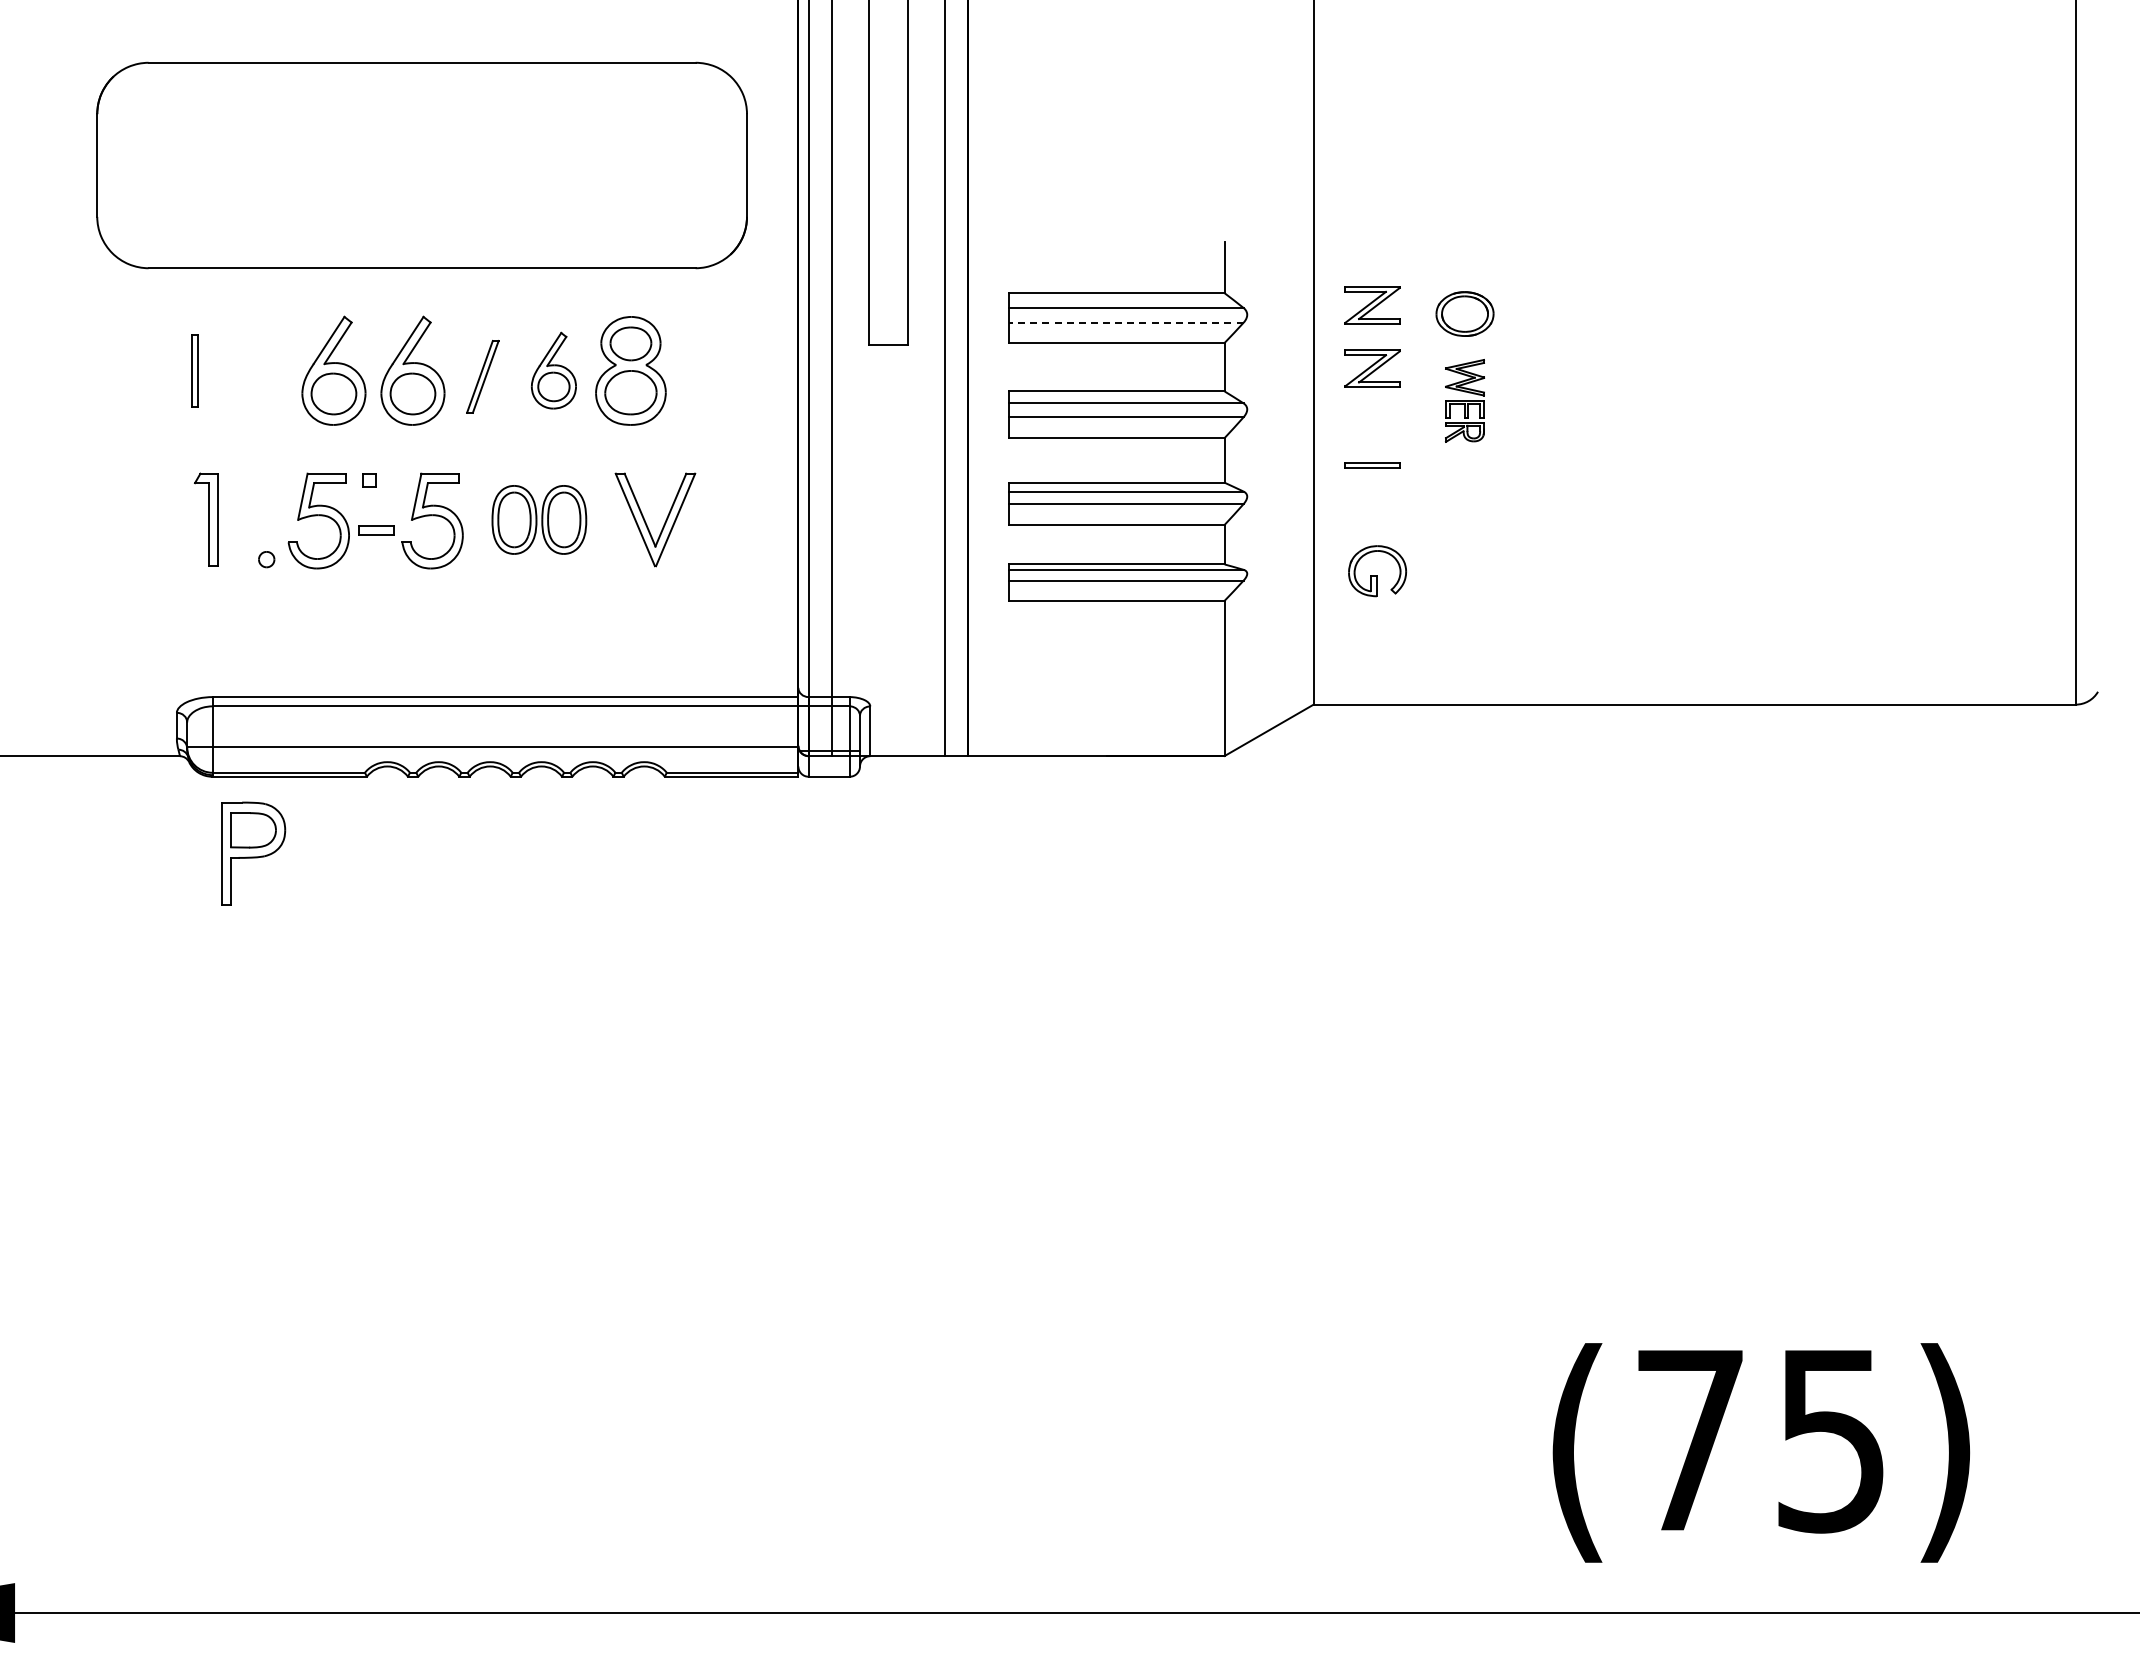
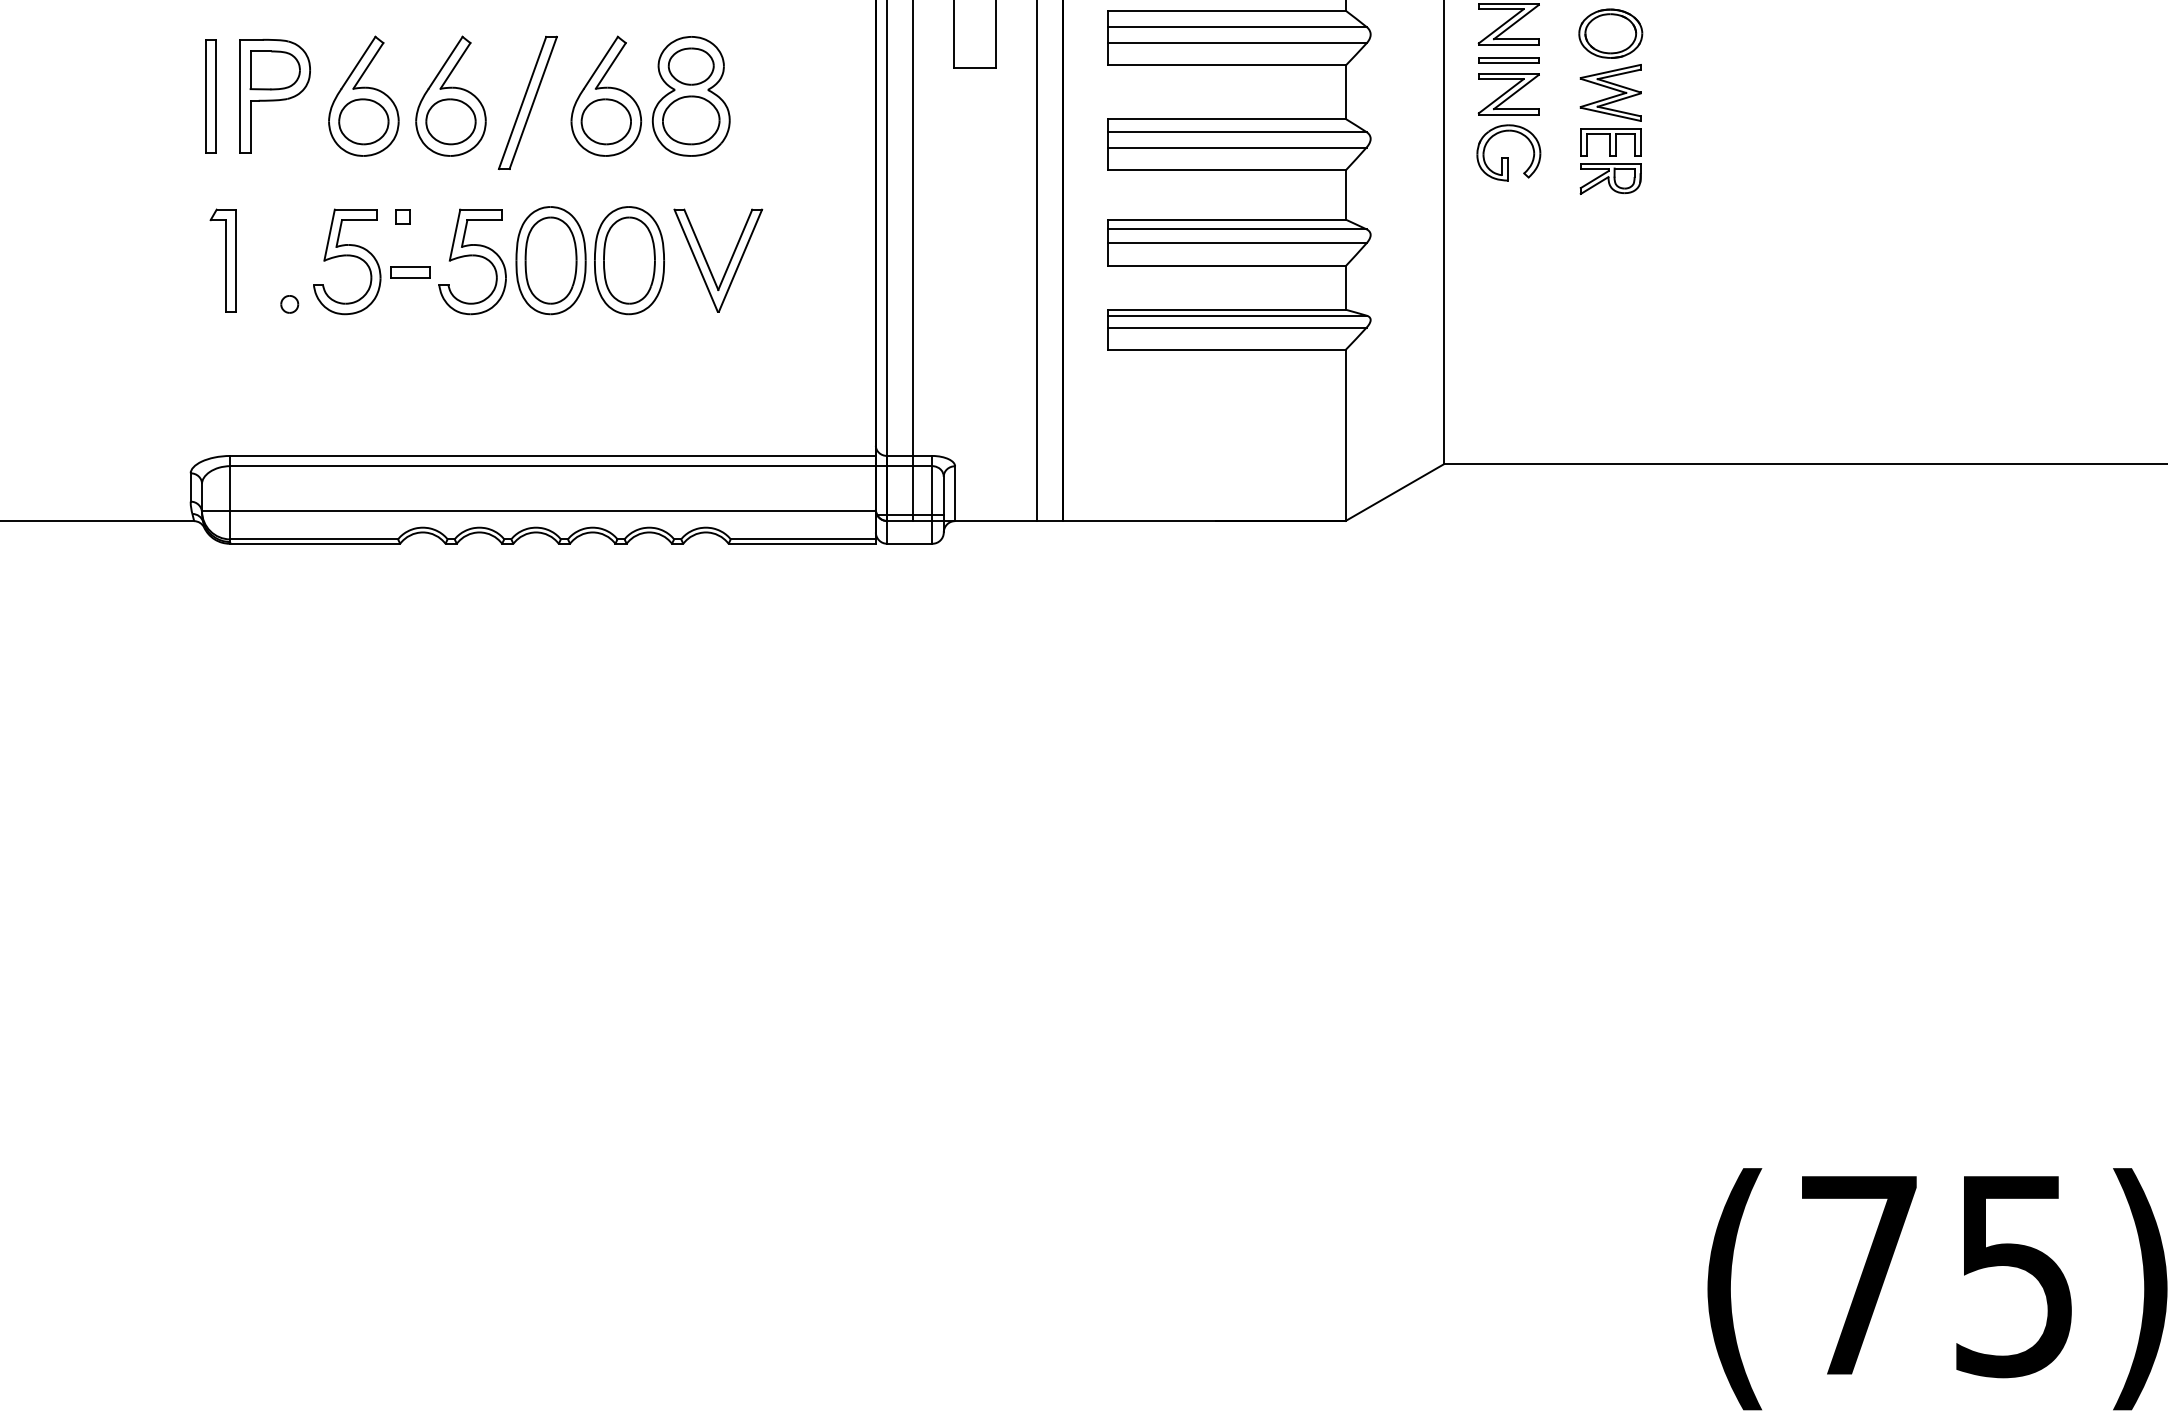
line: (1125, 322) -> (1236, 43), dashed -> solid
part: (194, 370) -> (210, 95), size x1.43
part: (553, 370) -> (605, 95), size x1.43
part: (482, 376) -> (527, 102), size x1.67
part: (1464, 400) -> (1610, 129), size x1.43
part: (1372, 465) -> (1508, 60), moved
part: (539, 519) -> (590, 260), size x1.43
part: (1377, 571) -> (1508, 153), moved
part: (253, 853) -> (275, 95), moved

